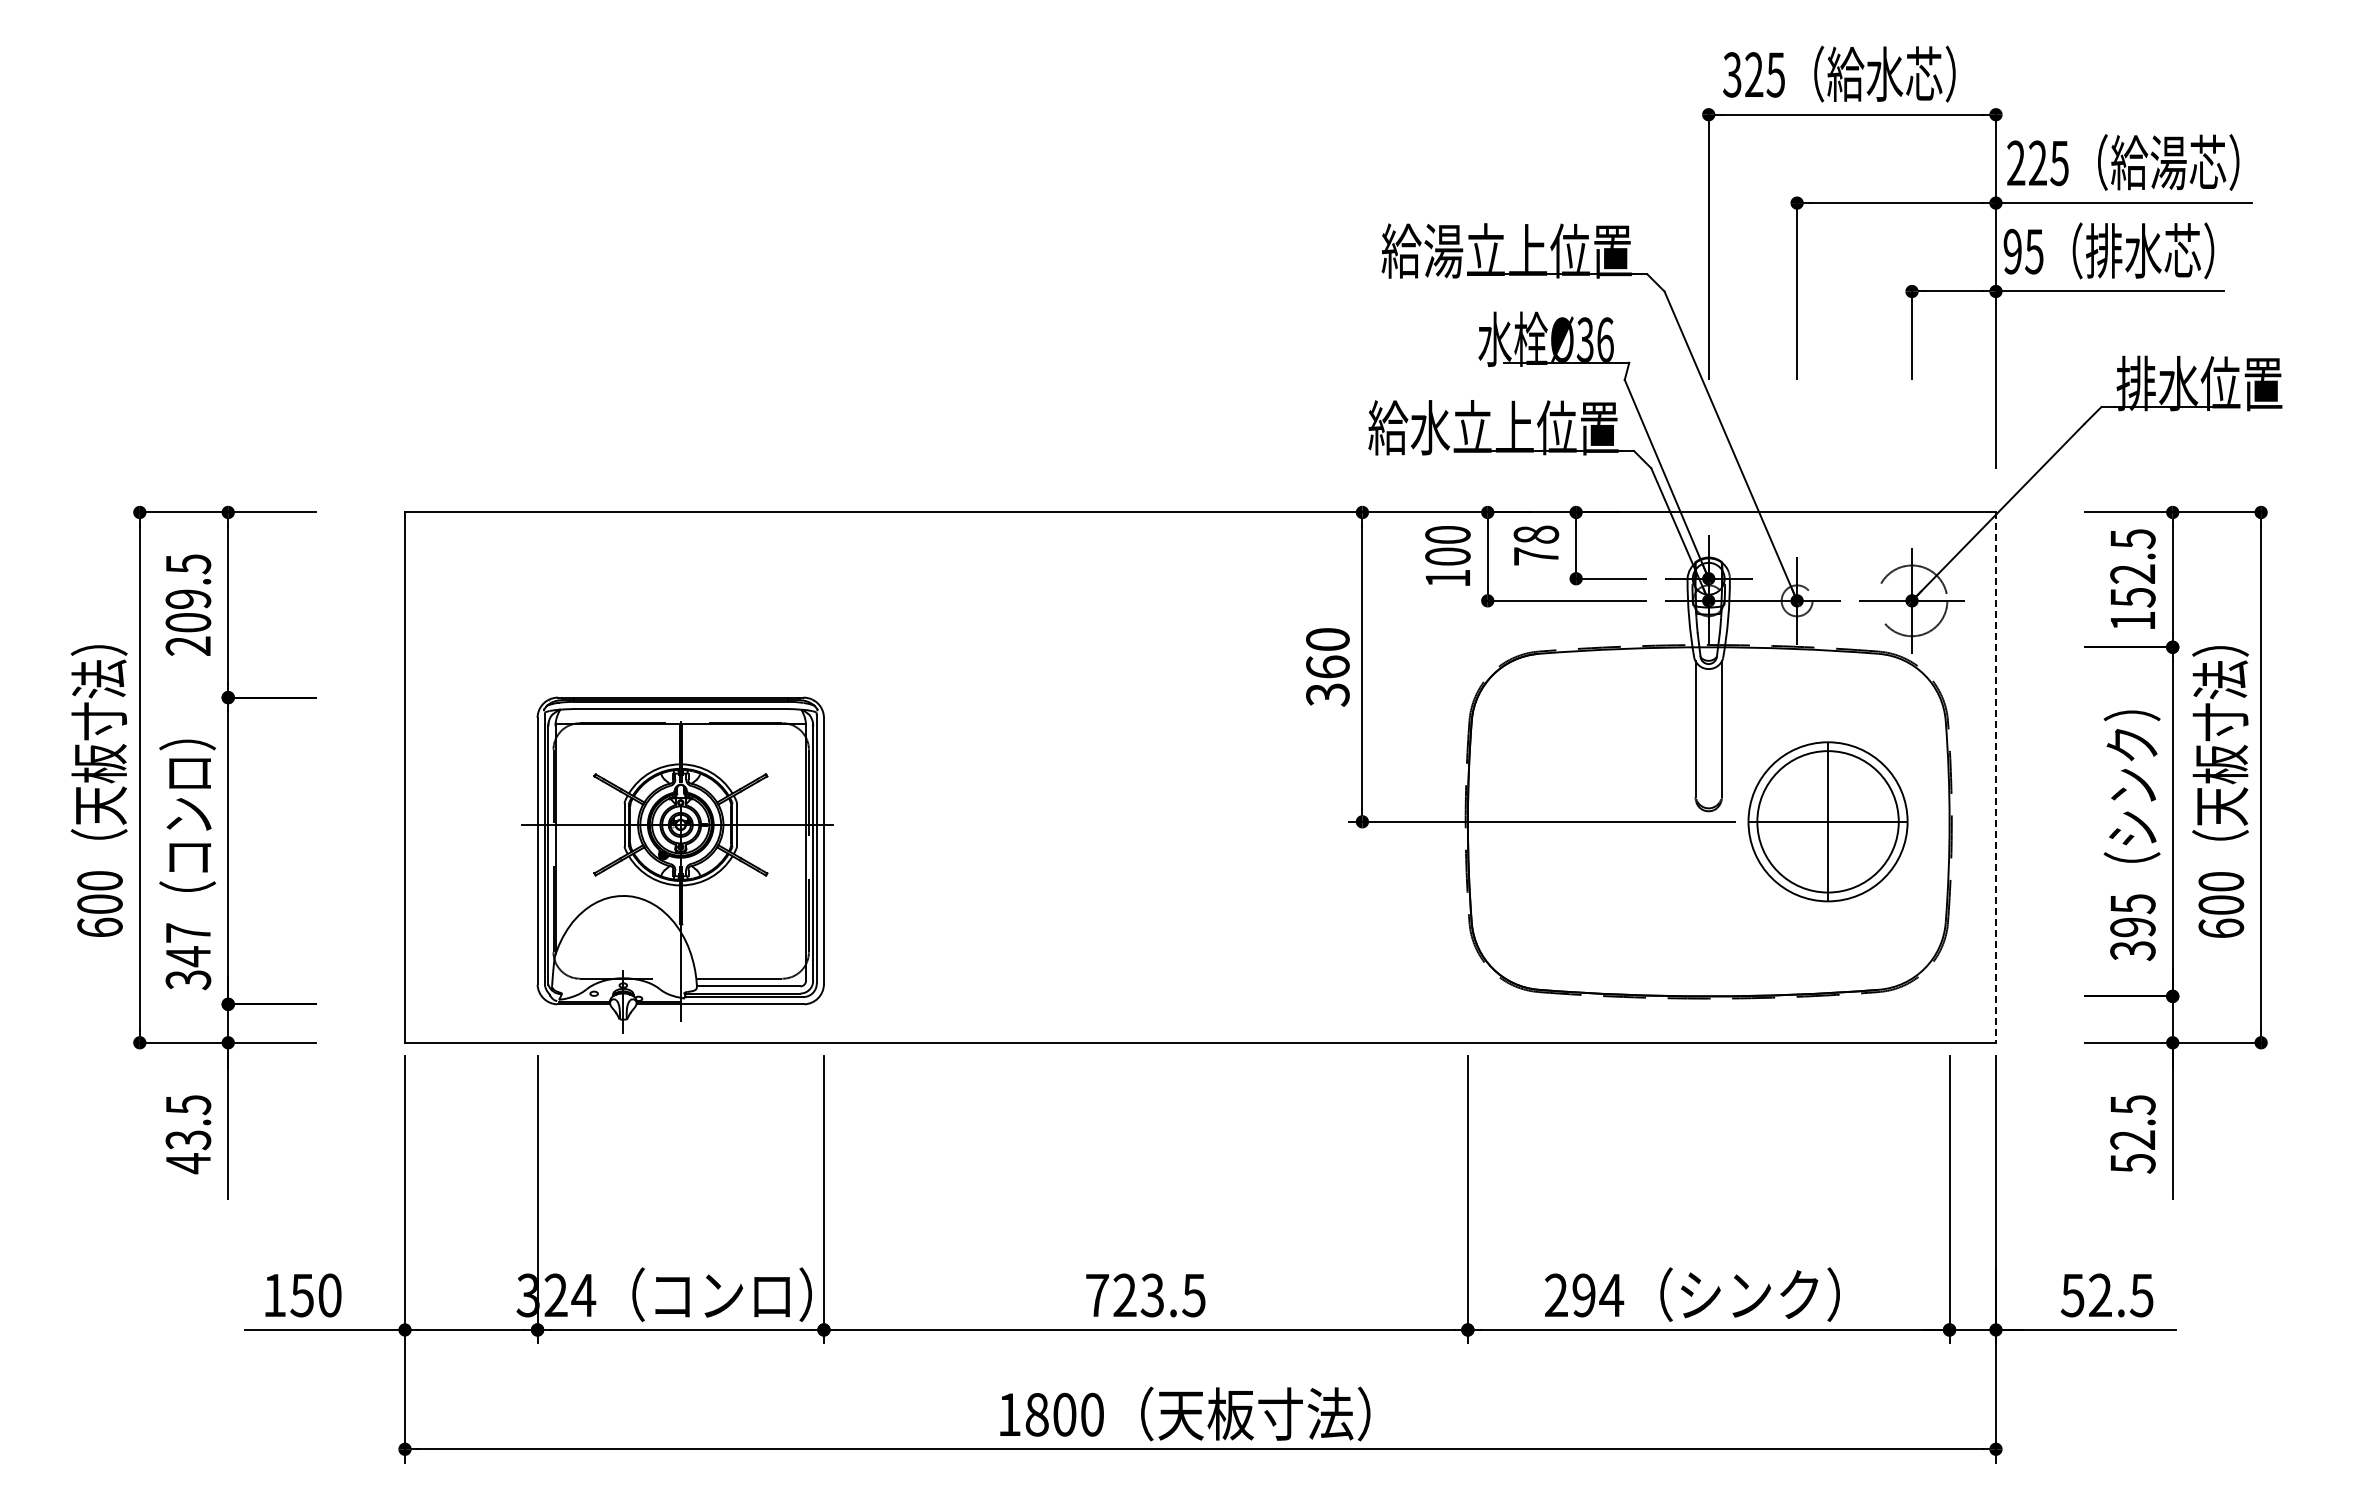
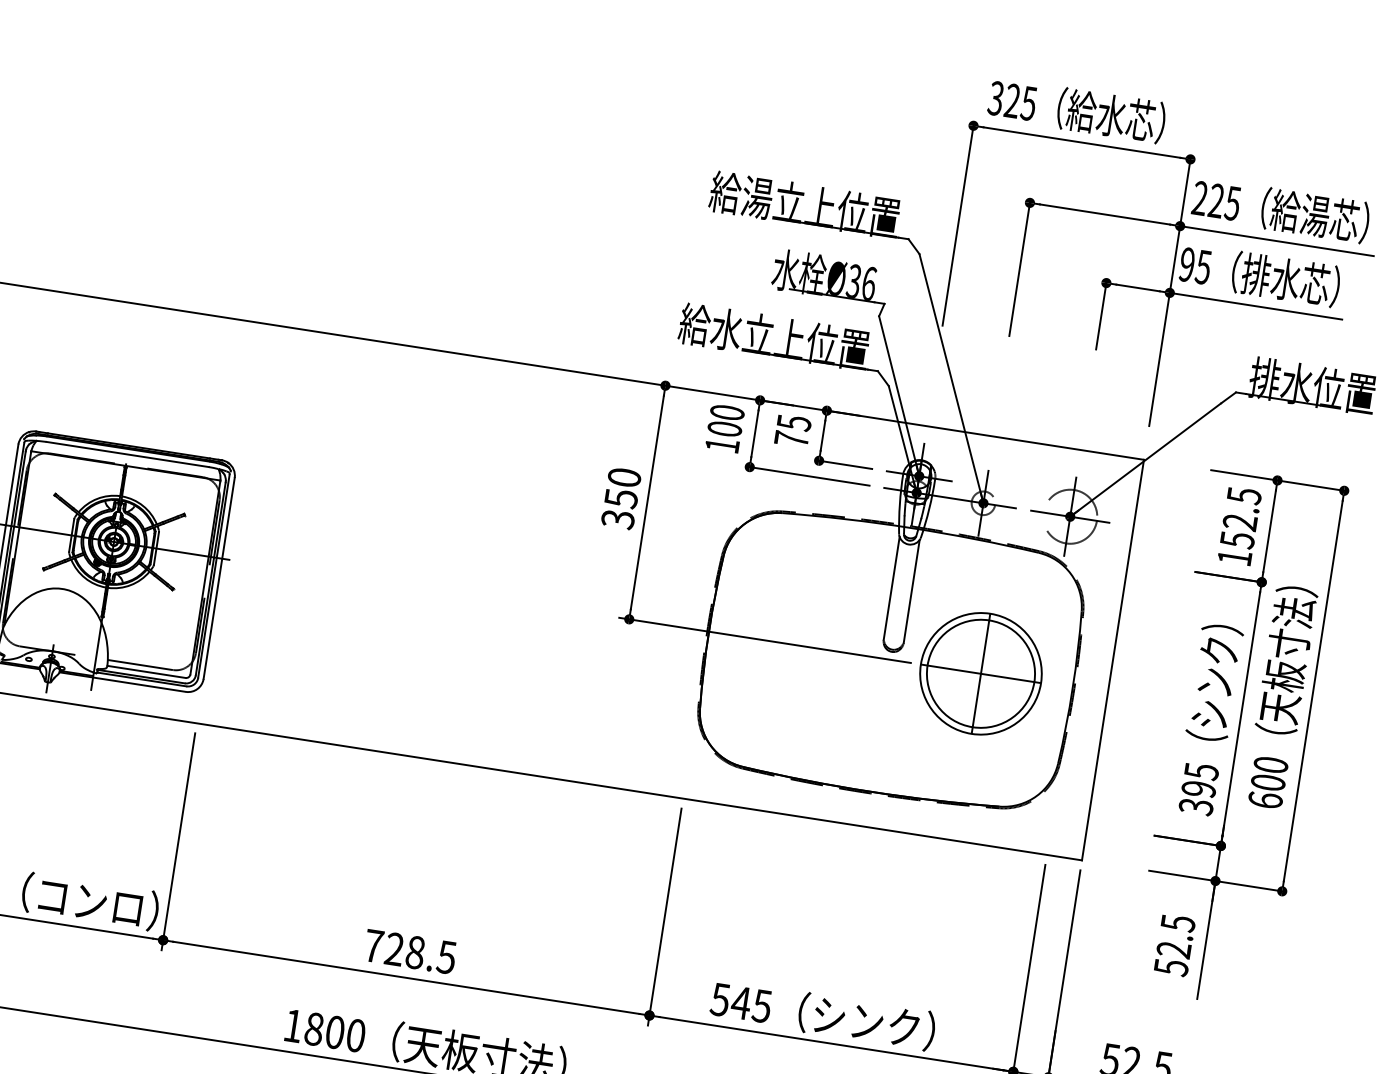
text: (1536, 534) -> (794, 422), 78 -> 75
text: (1327, 667) -> (620, 498), 360 -> 350
line: (1996, 778) -> (1113, 660), dashed -> solid
text: (1152, 1295) -> (415, 952), 723.5 -> 728.5
text: (1584, 1295) -> (741, 1003), 294 -> 545

